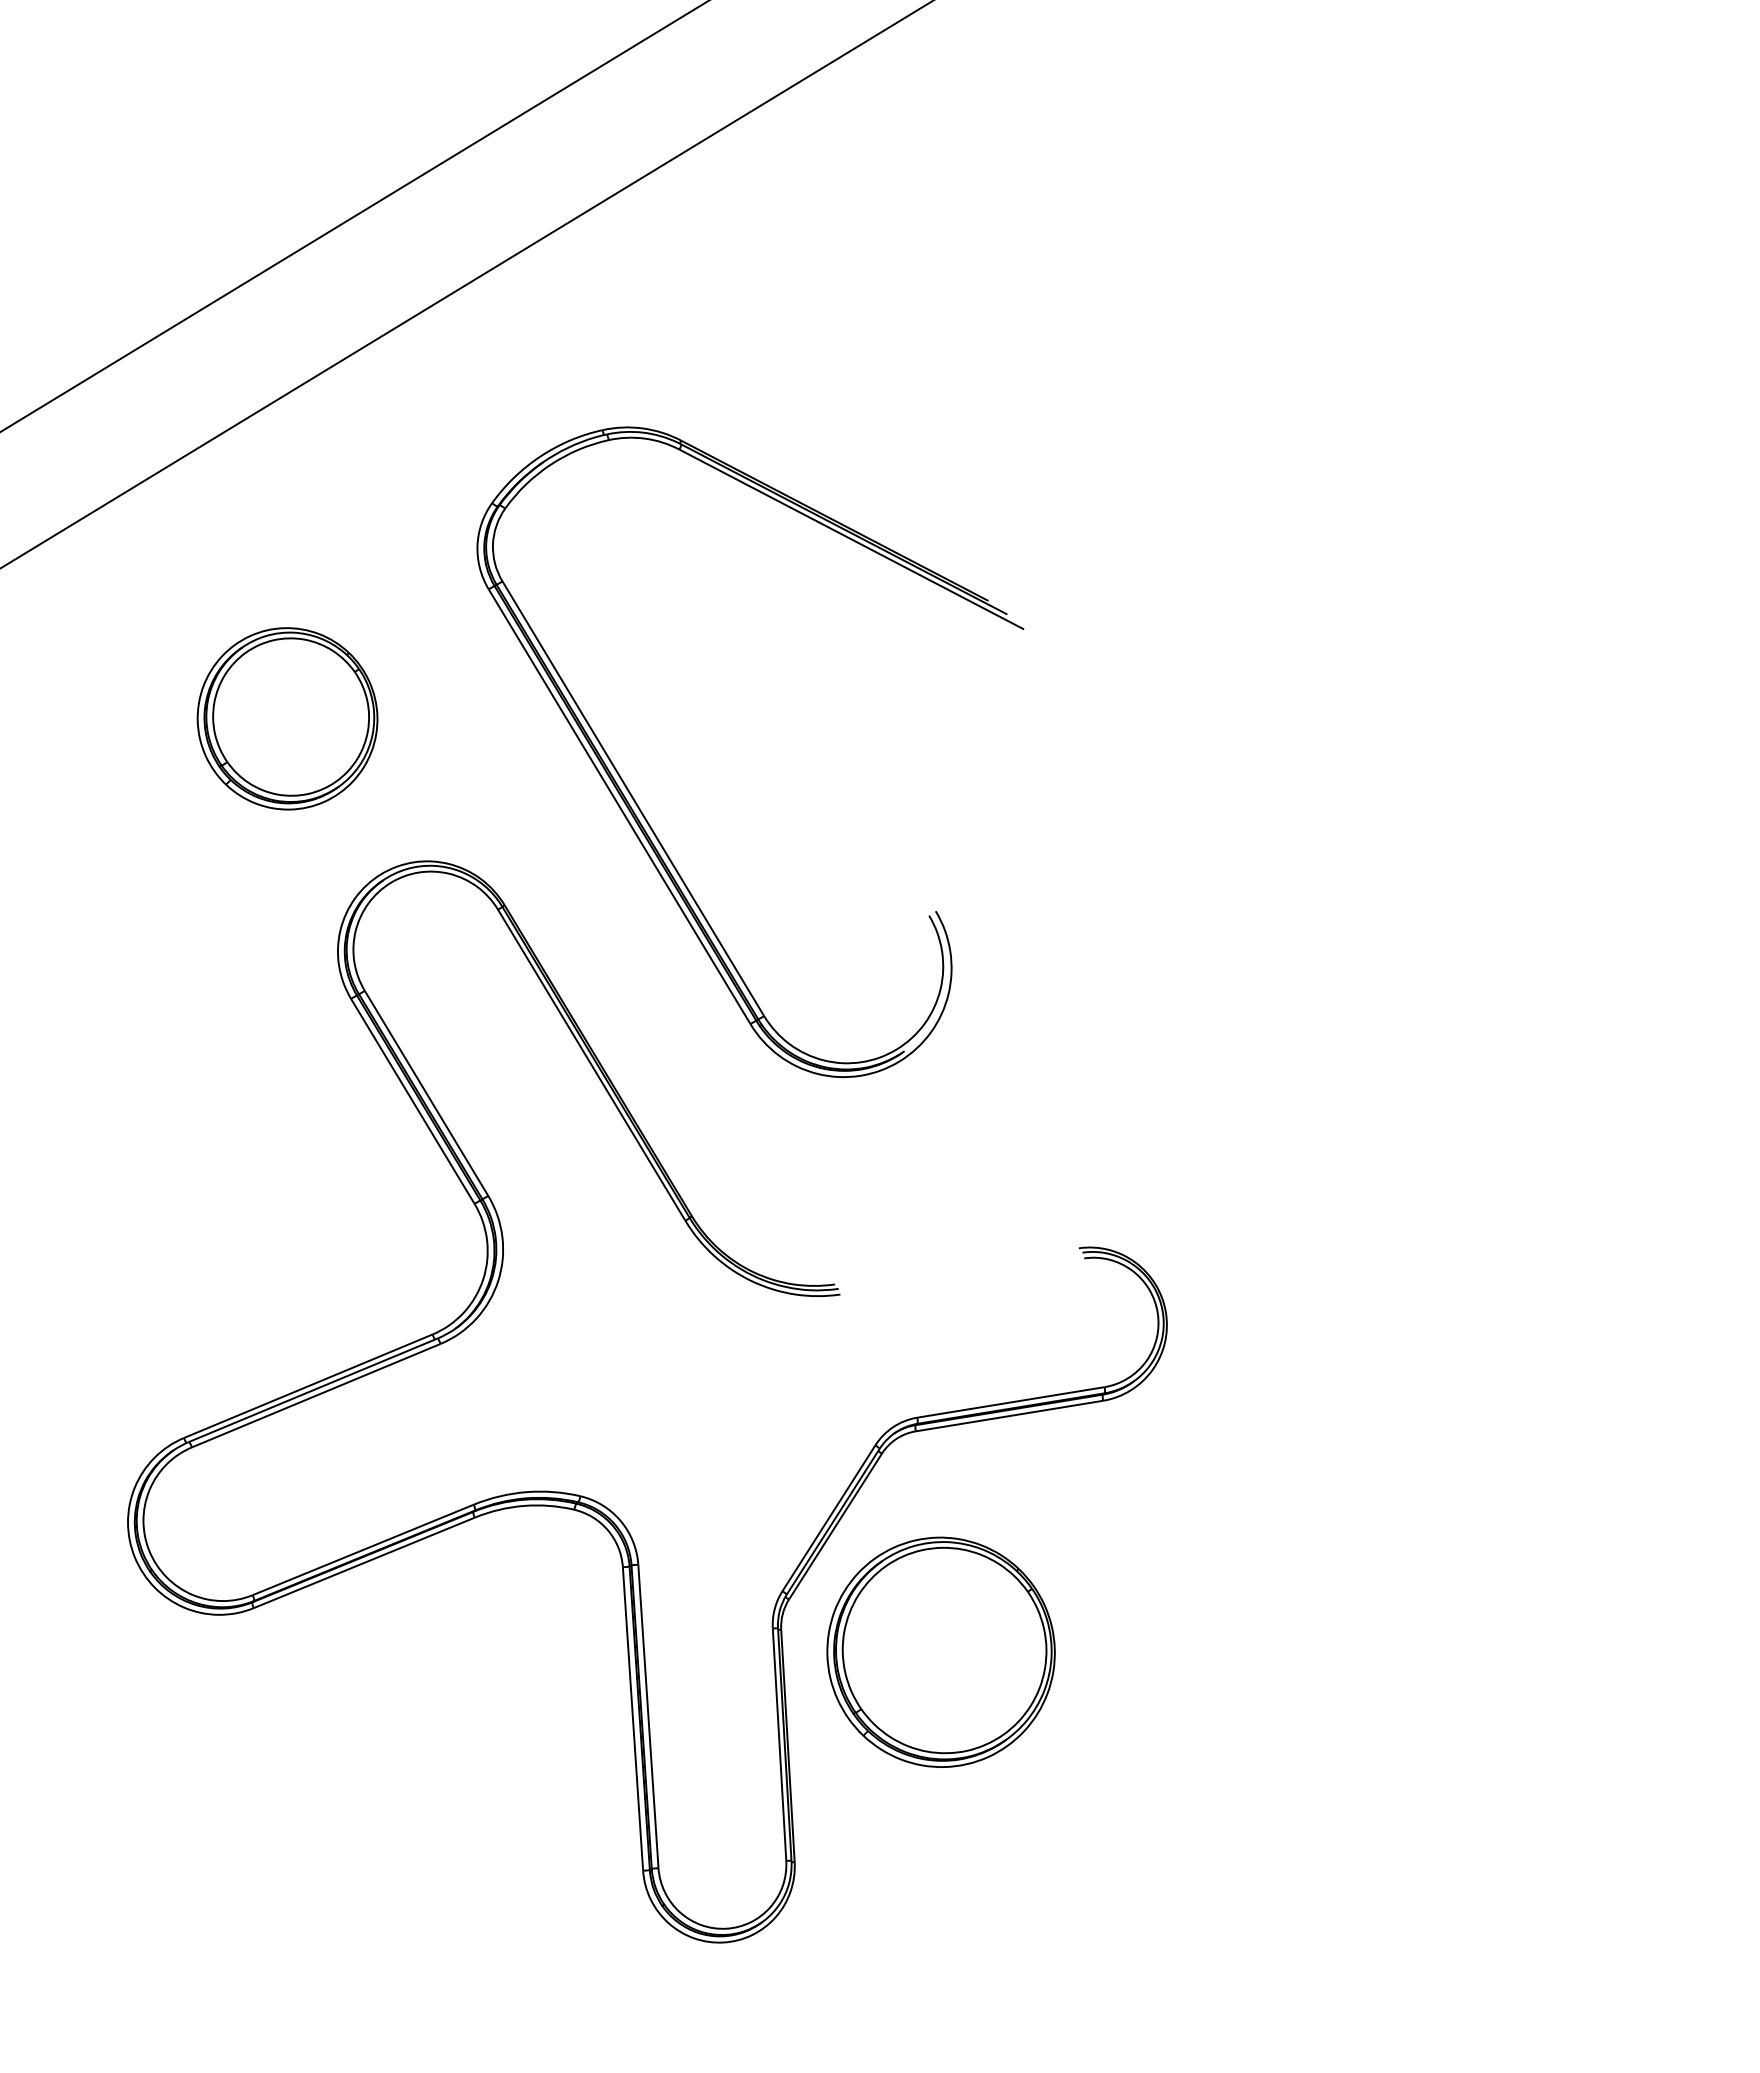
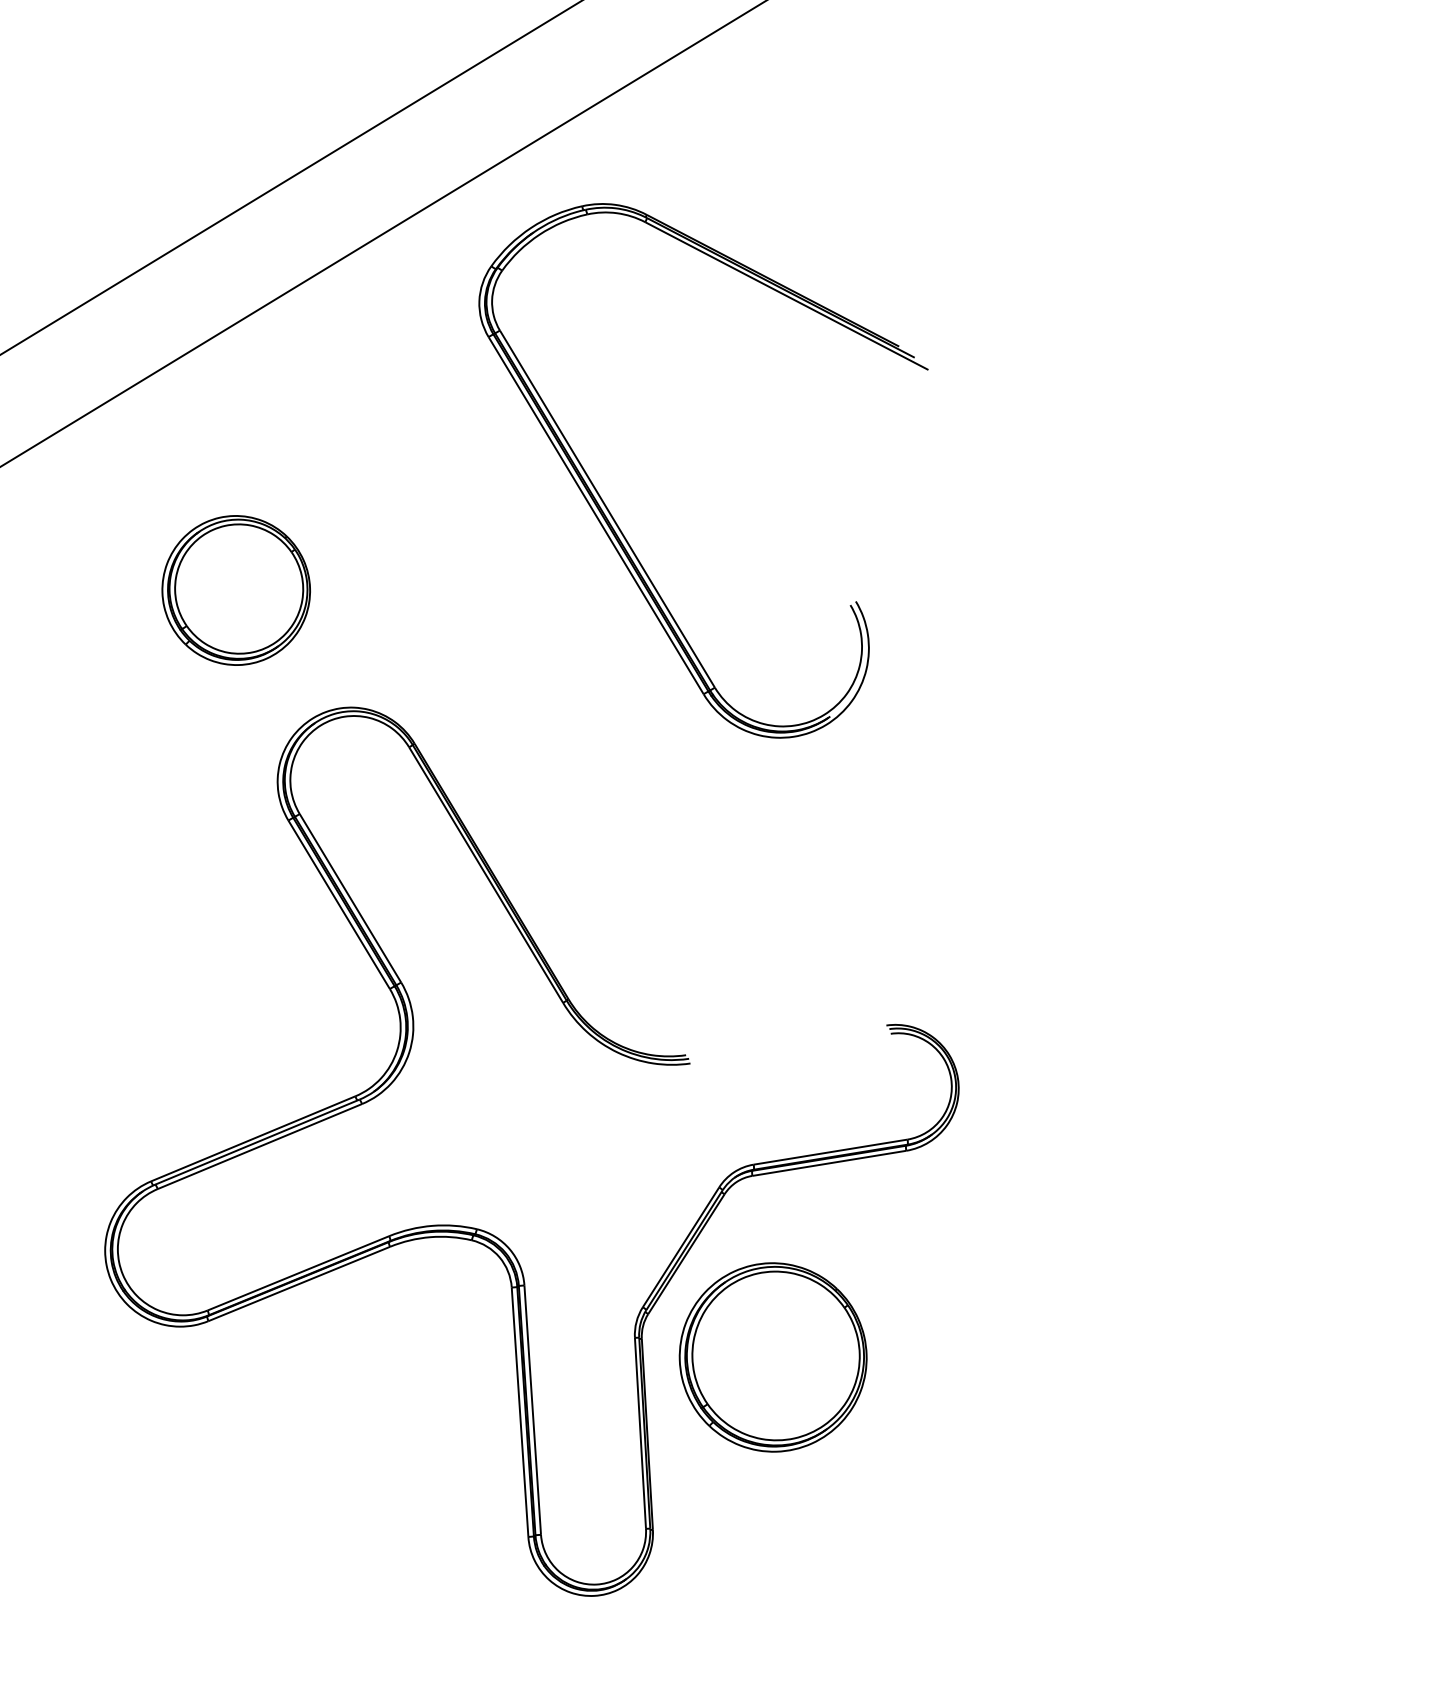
part: (645, 816) -> (617, 523), moved

